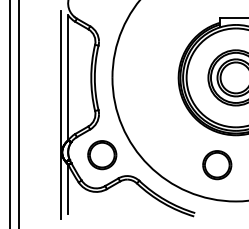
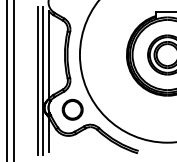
line: (53, 114) -> (38, 81), added
part: (217, 165) -> (154, 117), removed

